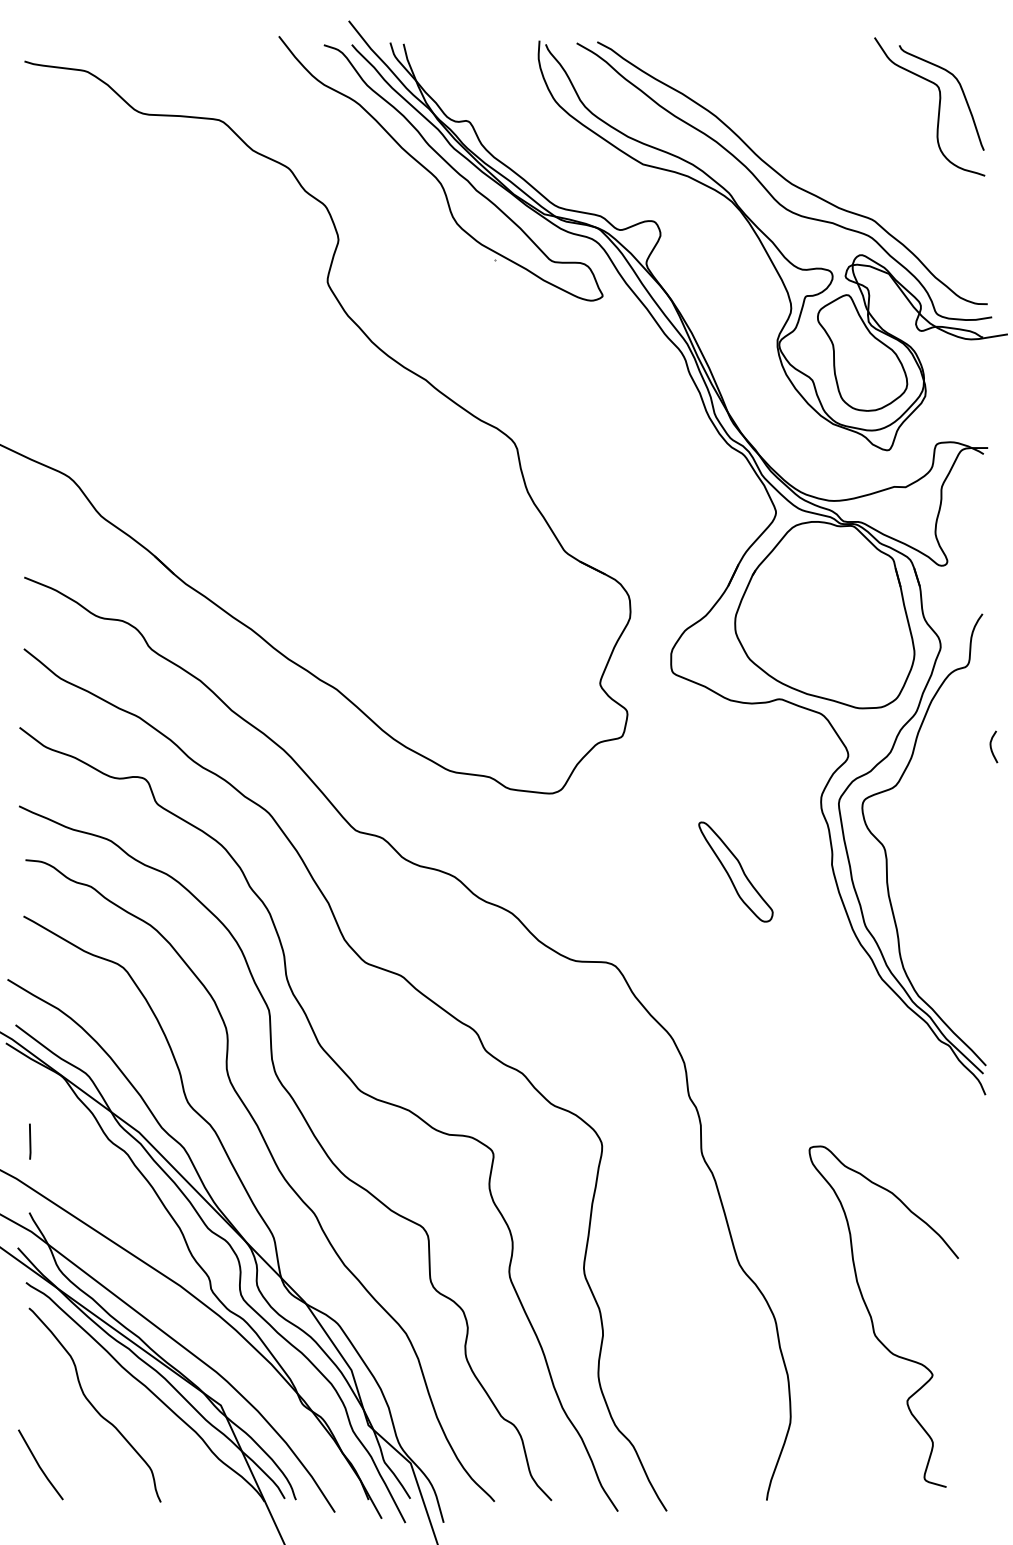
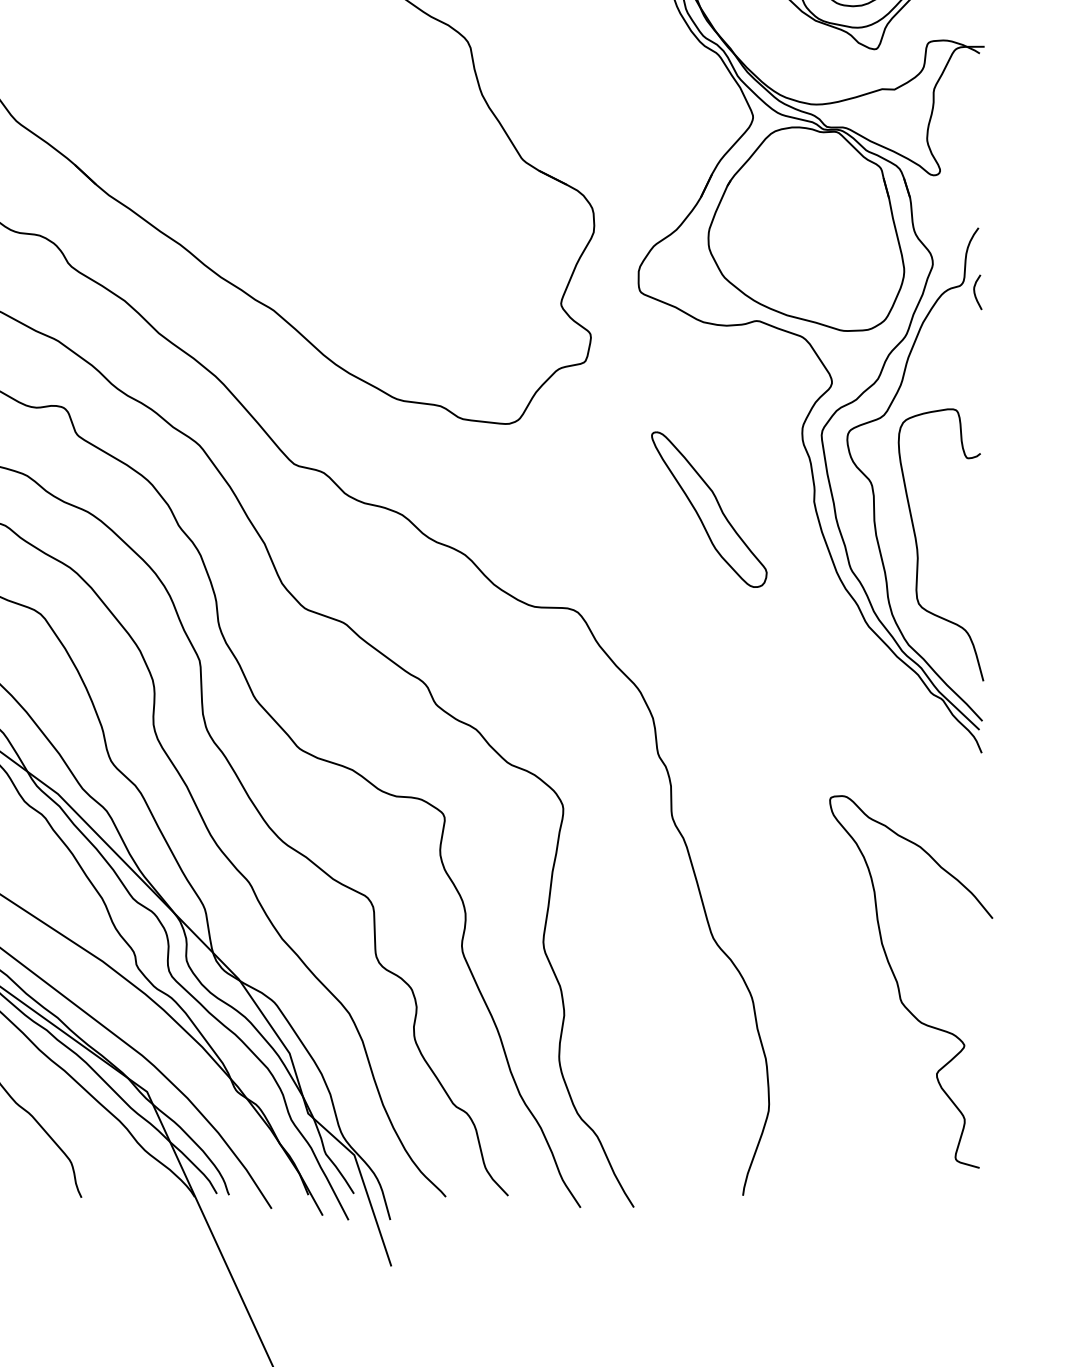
curve: (991, 746) -> (975, 291), moved
part: (735, 871) -> (708, 509), size x1.43
curve: (927, 907) -> (918, 548), added
curve: (872, 1318) -> (898, 983), moved

